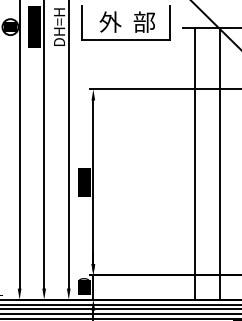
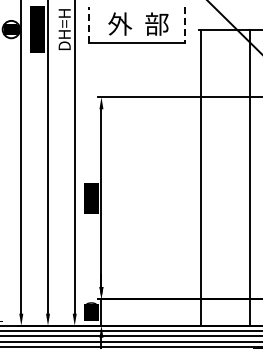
line: (81, 22) -> (88, 24), solid -> dashed
line: (170, 23) -> (185, 25), solid -> dashed
line: (194, 163) -> (200, 177), moved
line: (219, 163) -> (249, 177), moved

